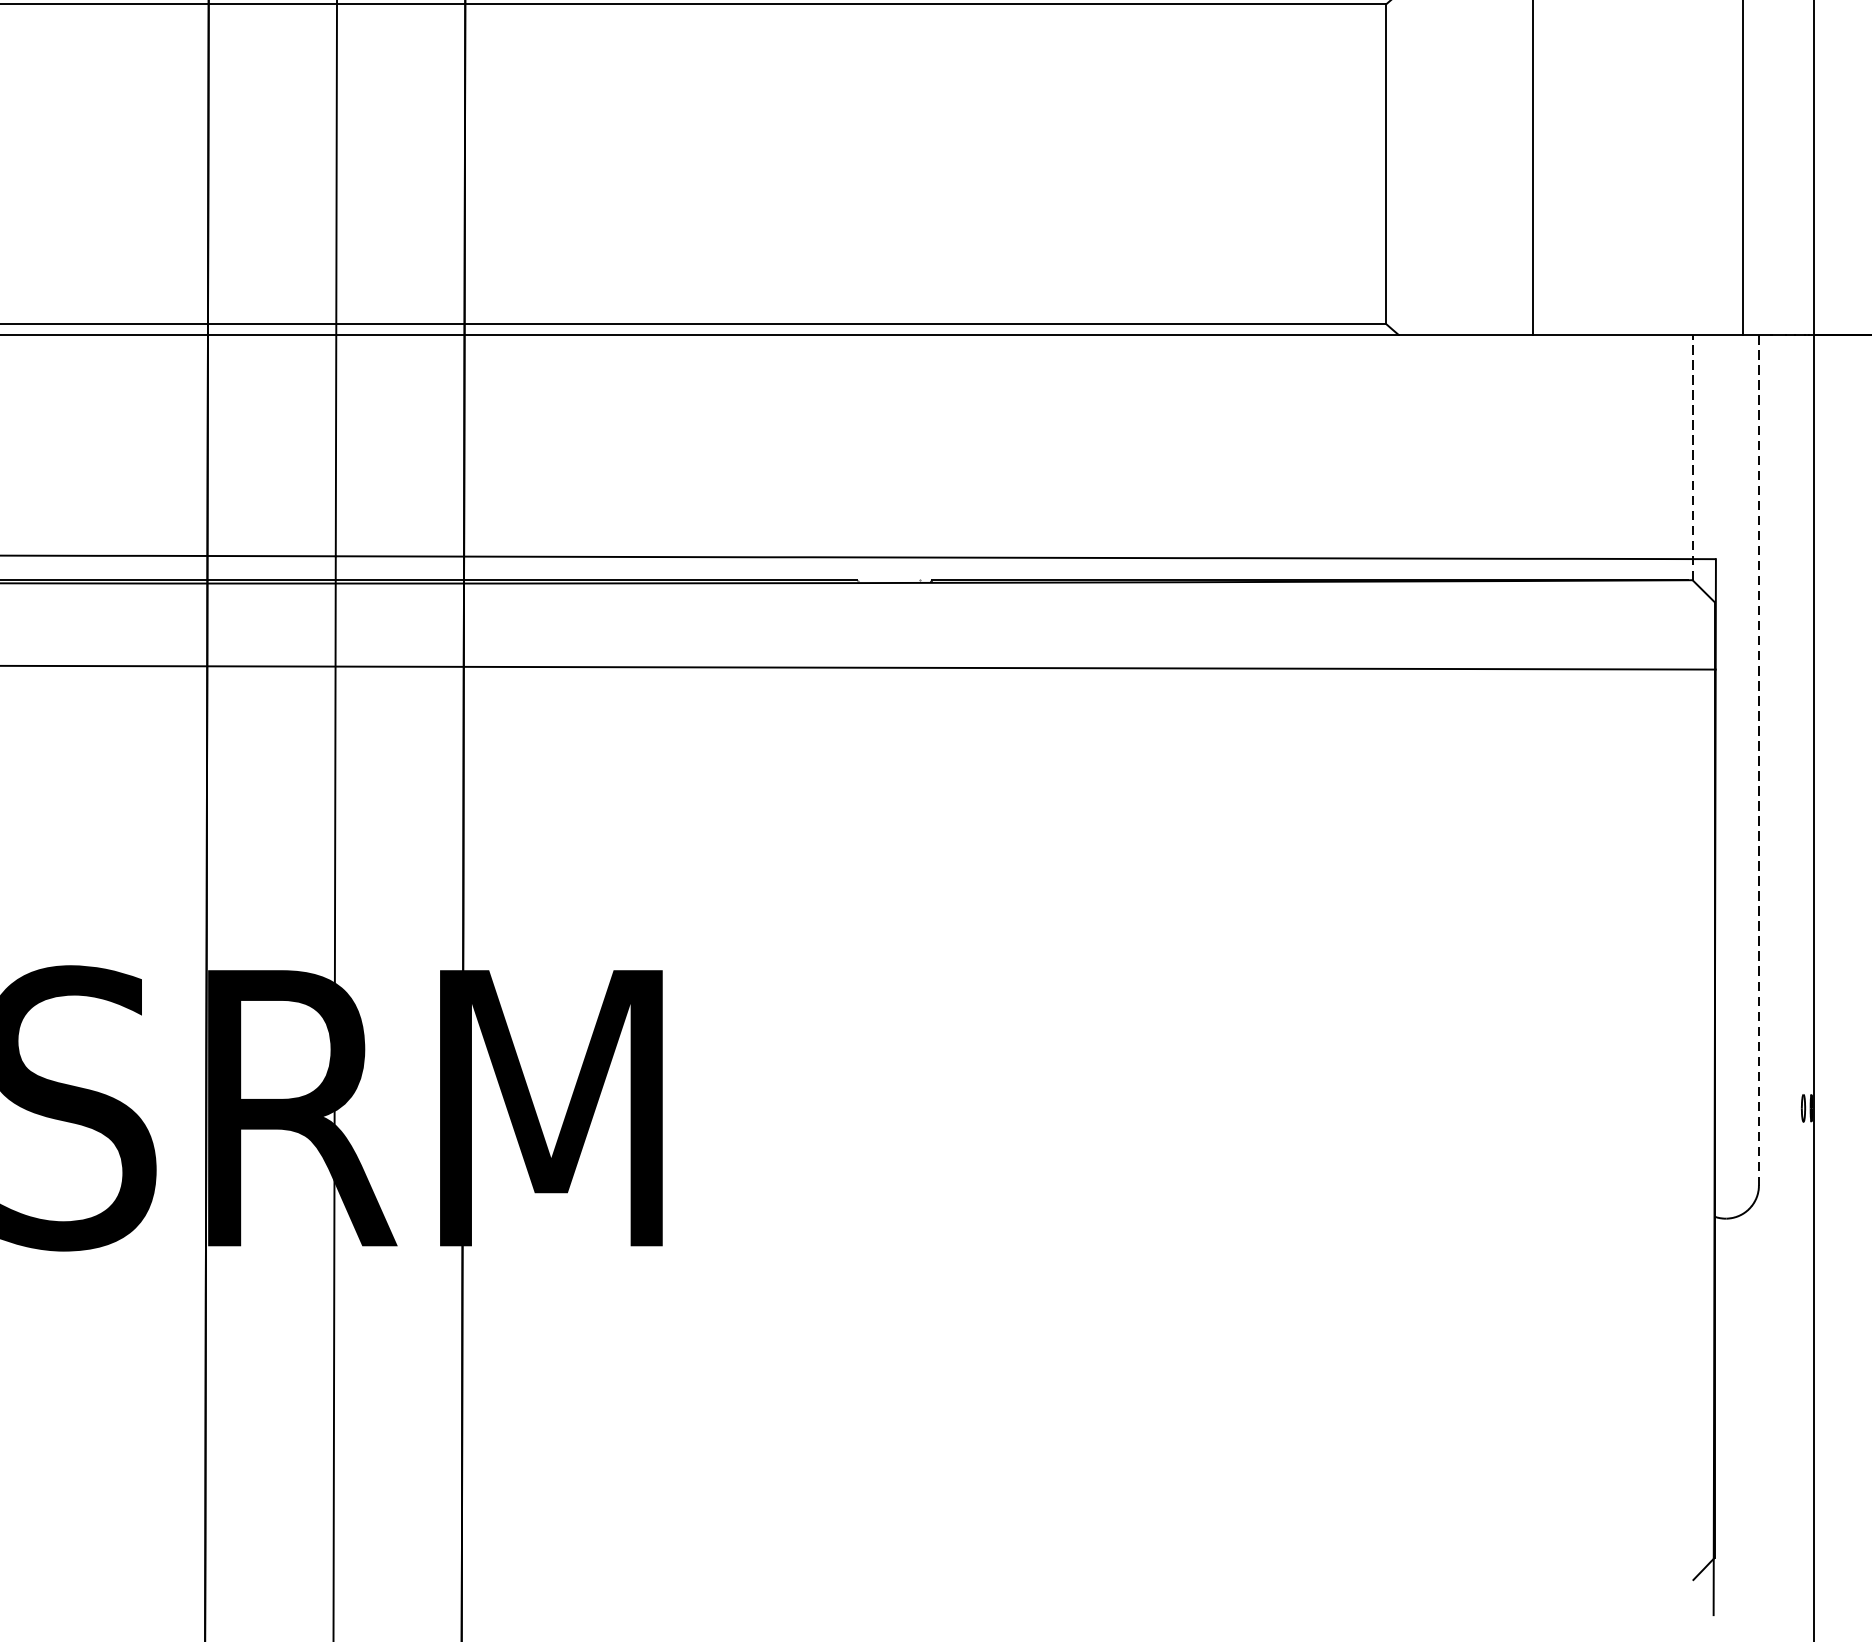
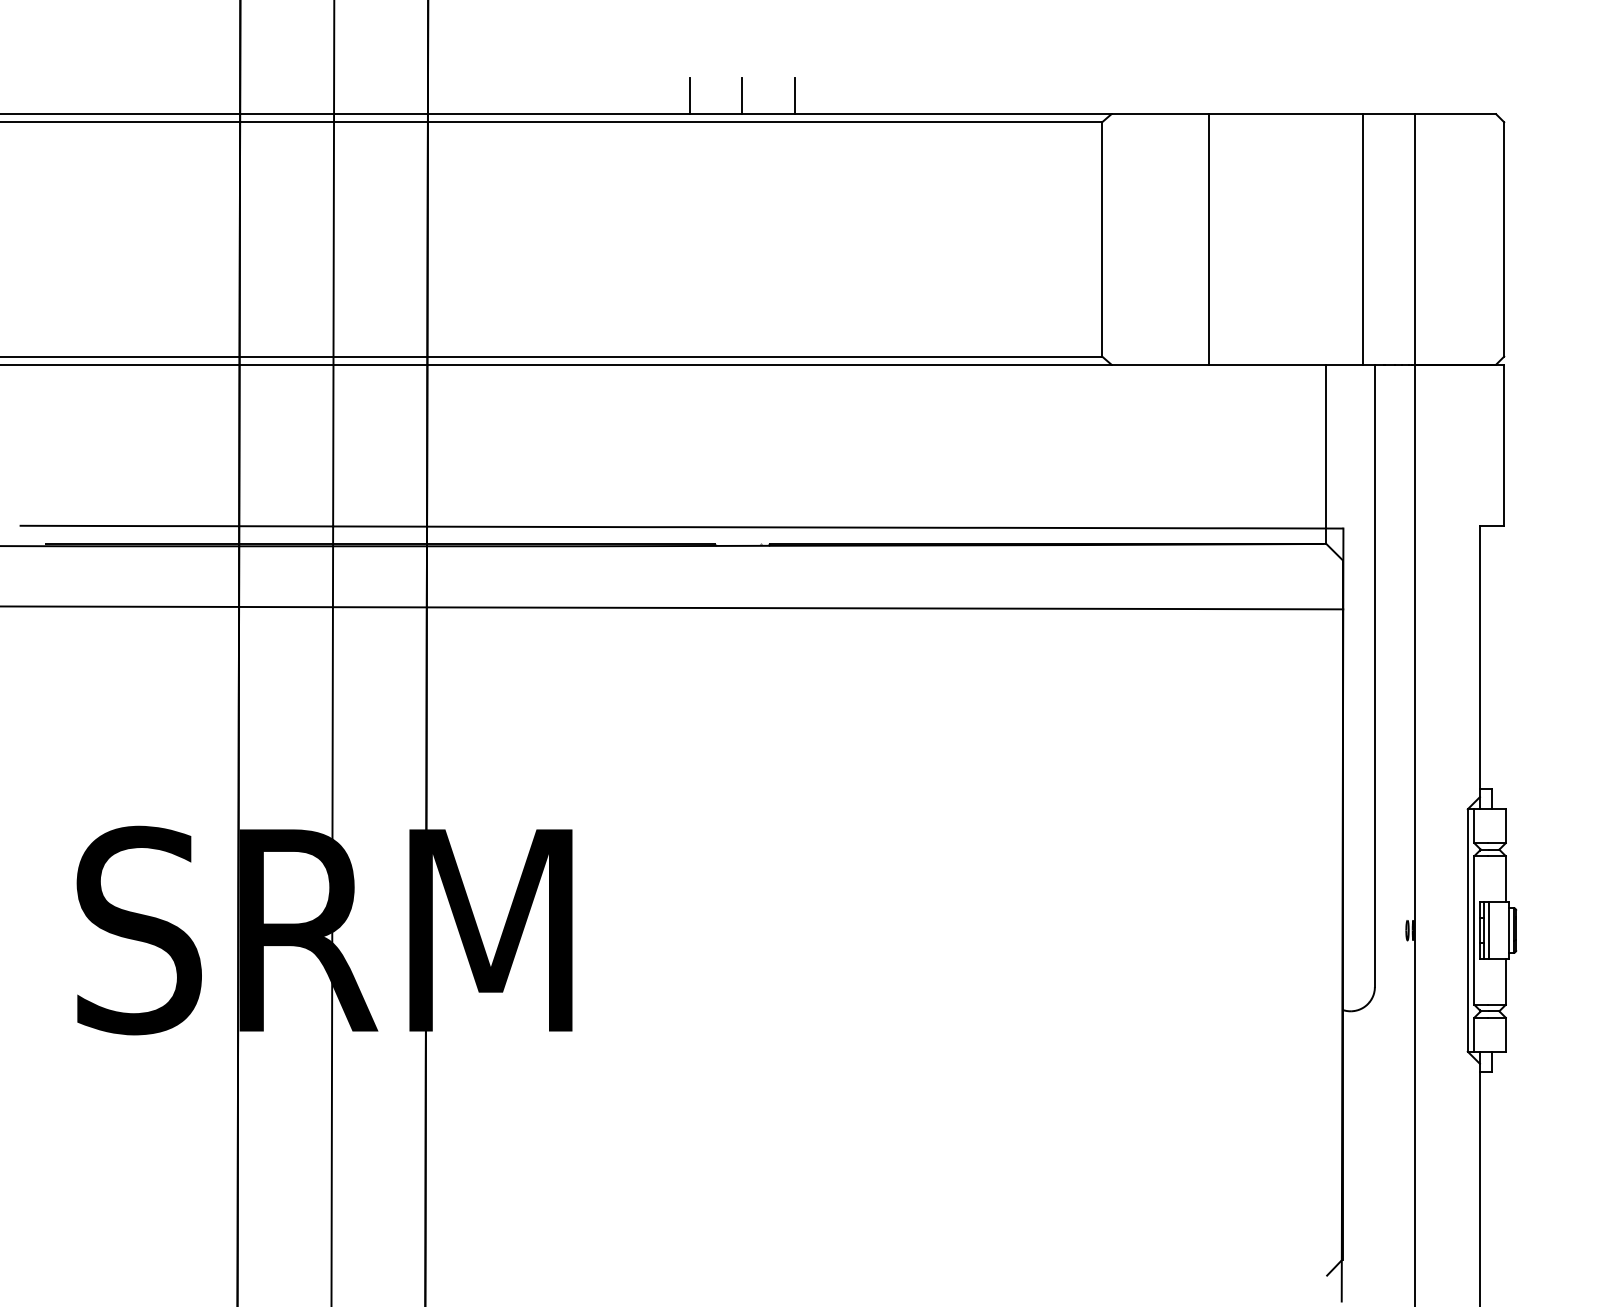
line: (1692, 458) -> (1326, 454), dashed -> solid
line: (1758, 761) -> (1374, 676), dashed -> solid

